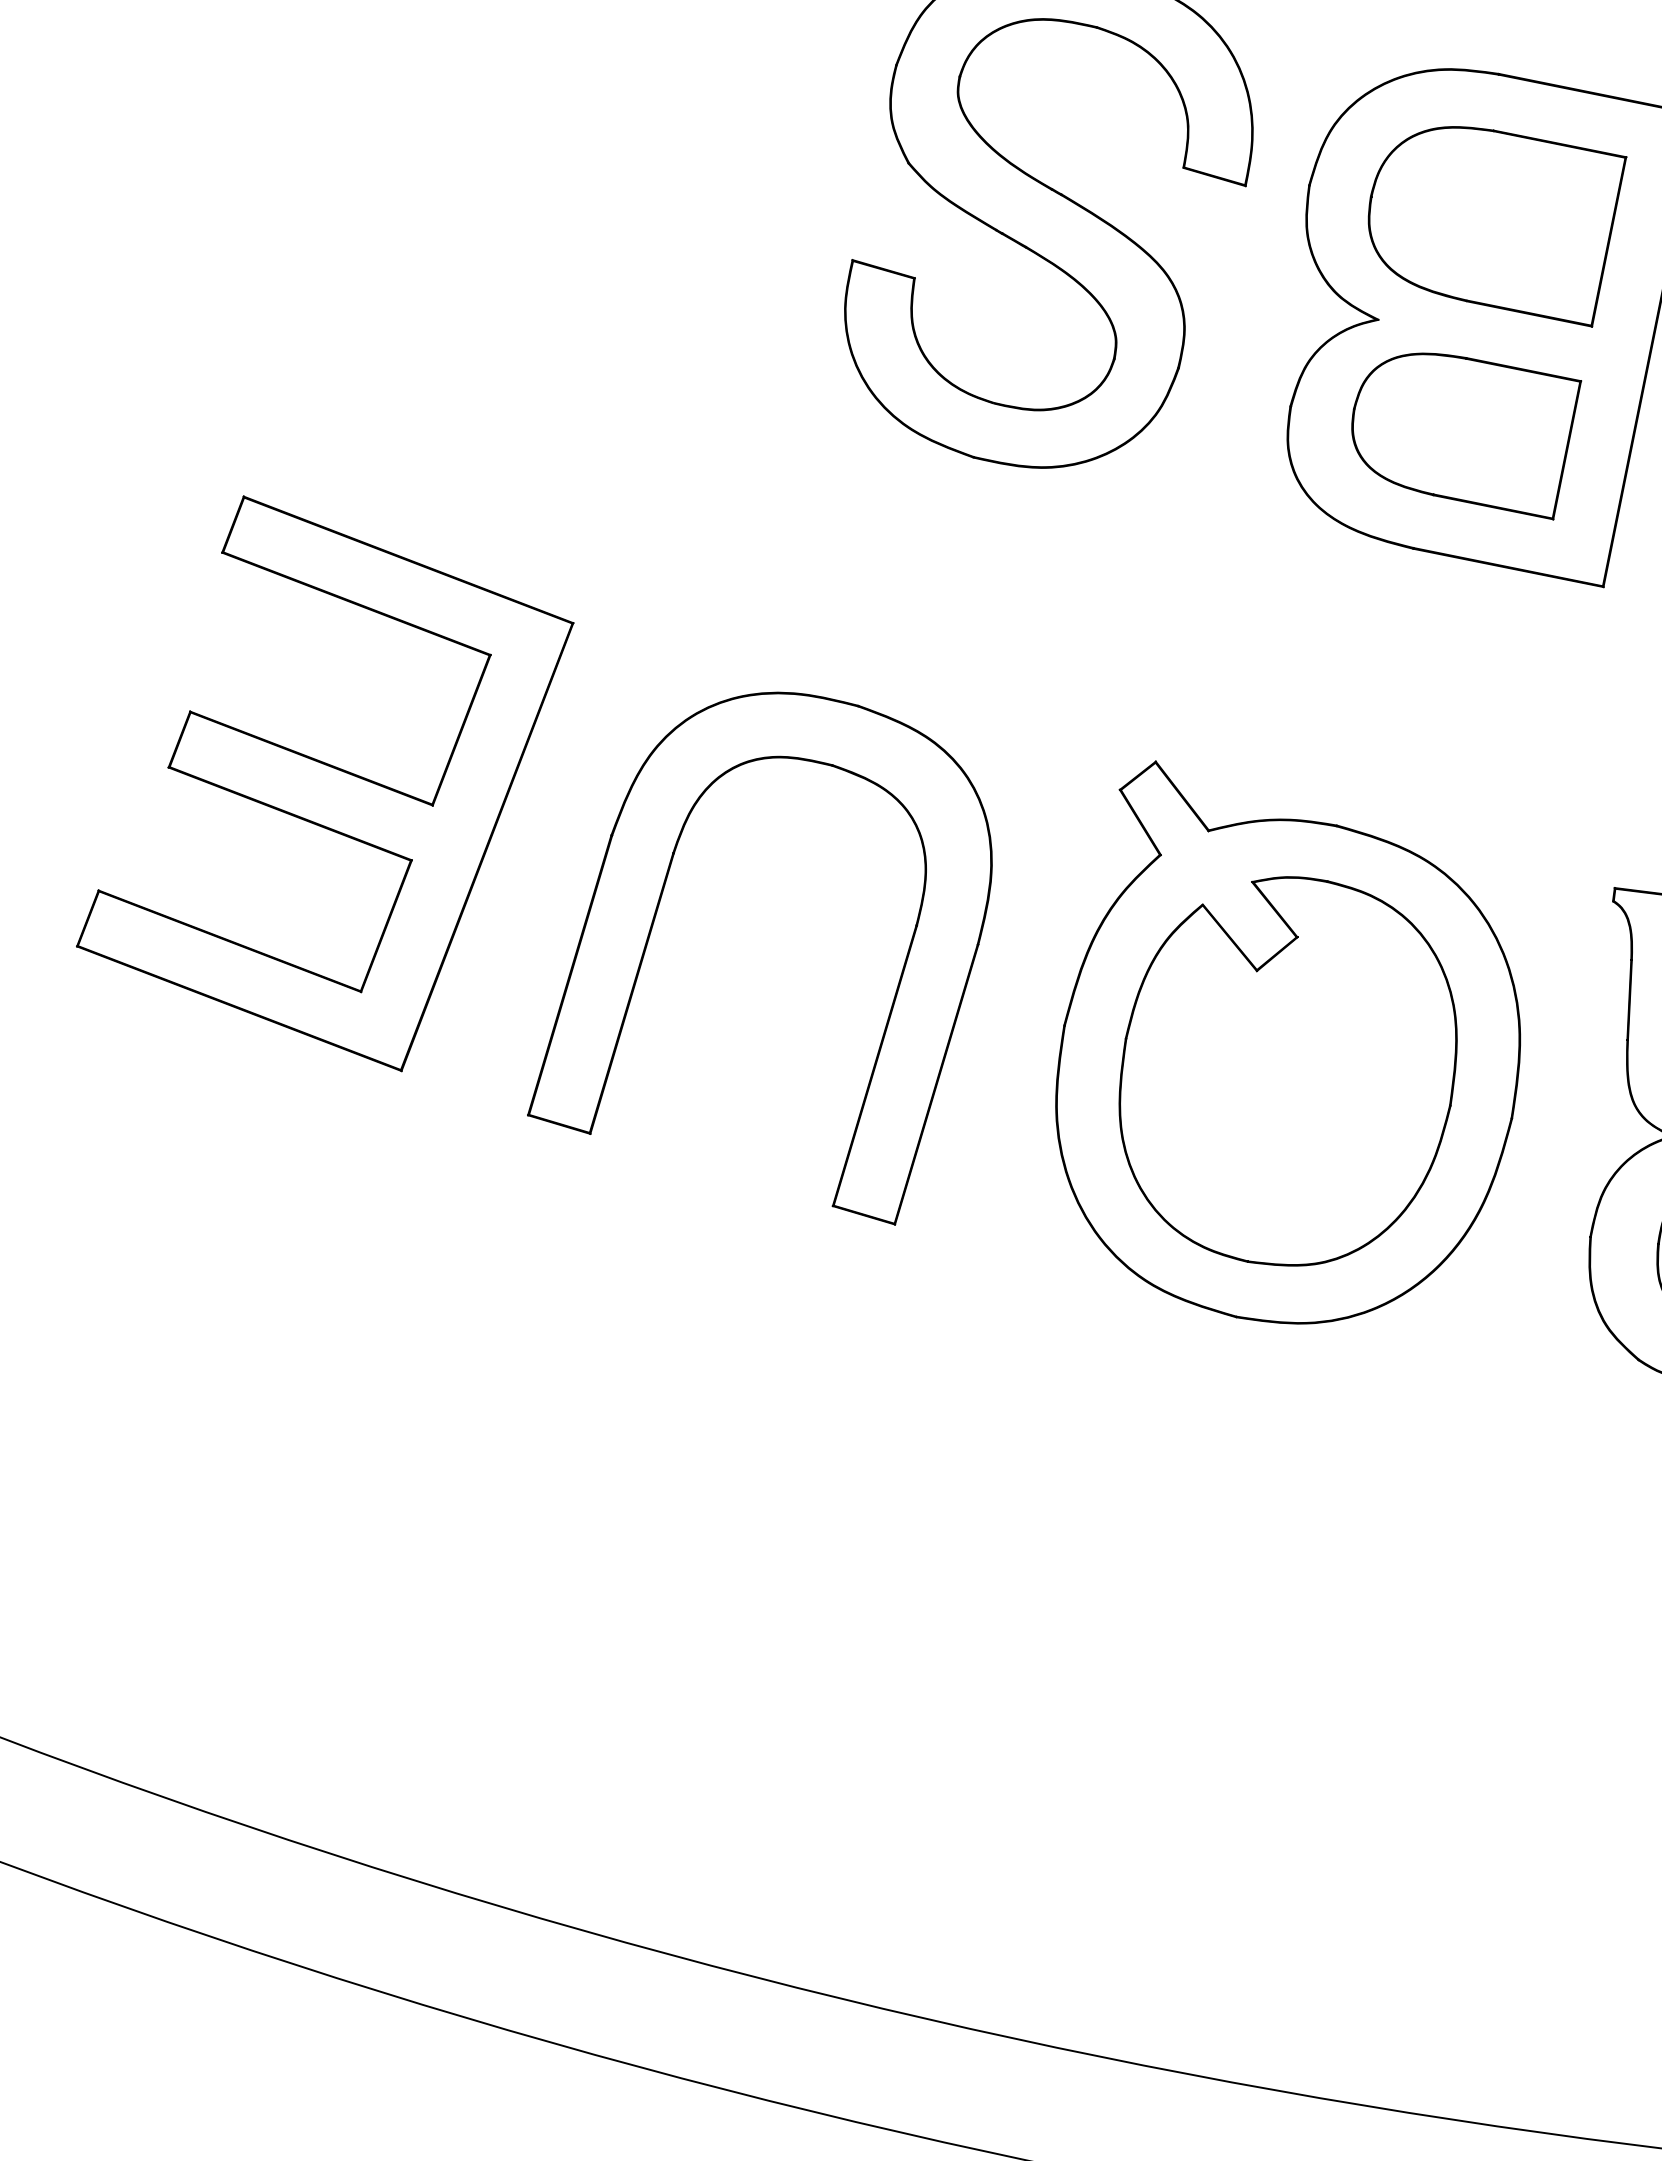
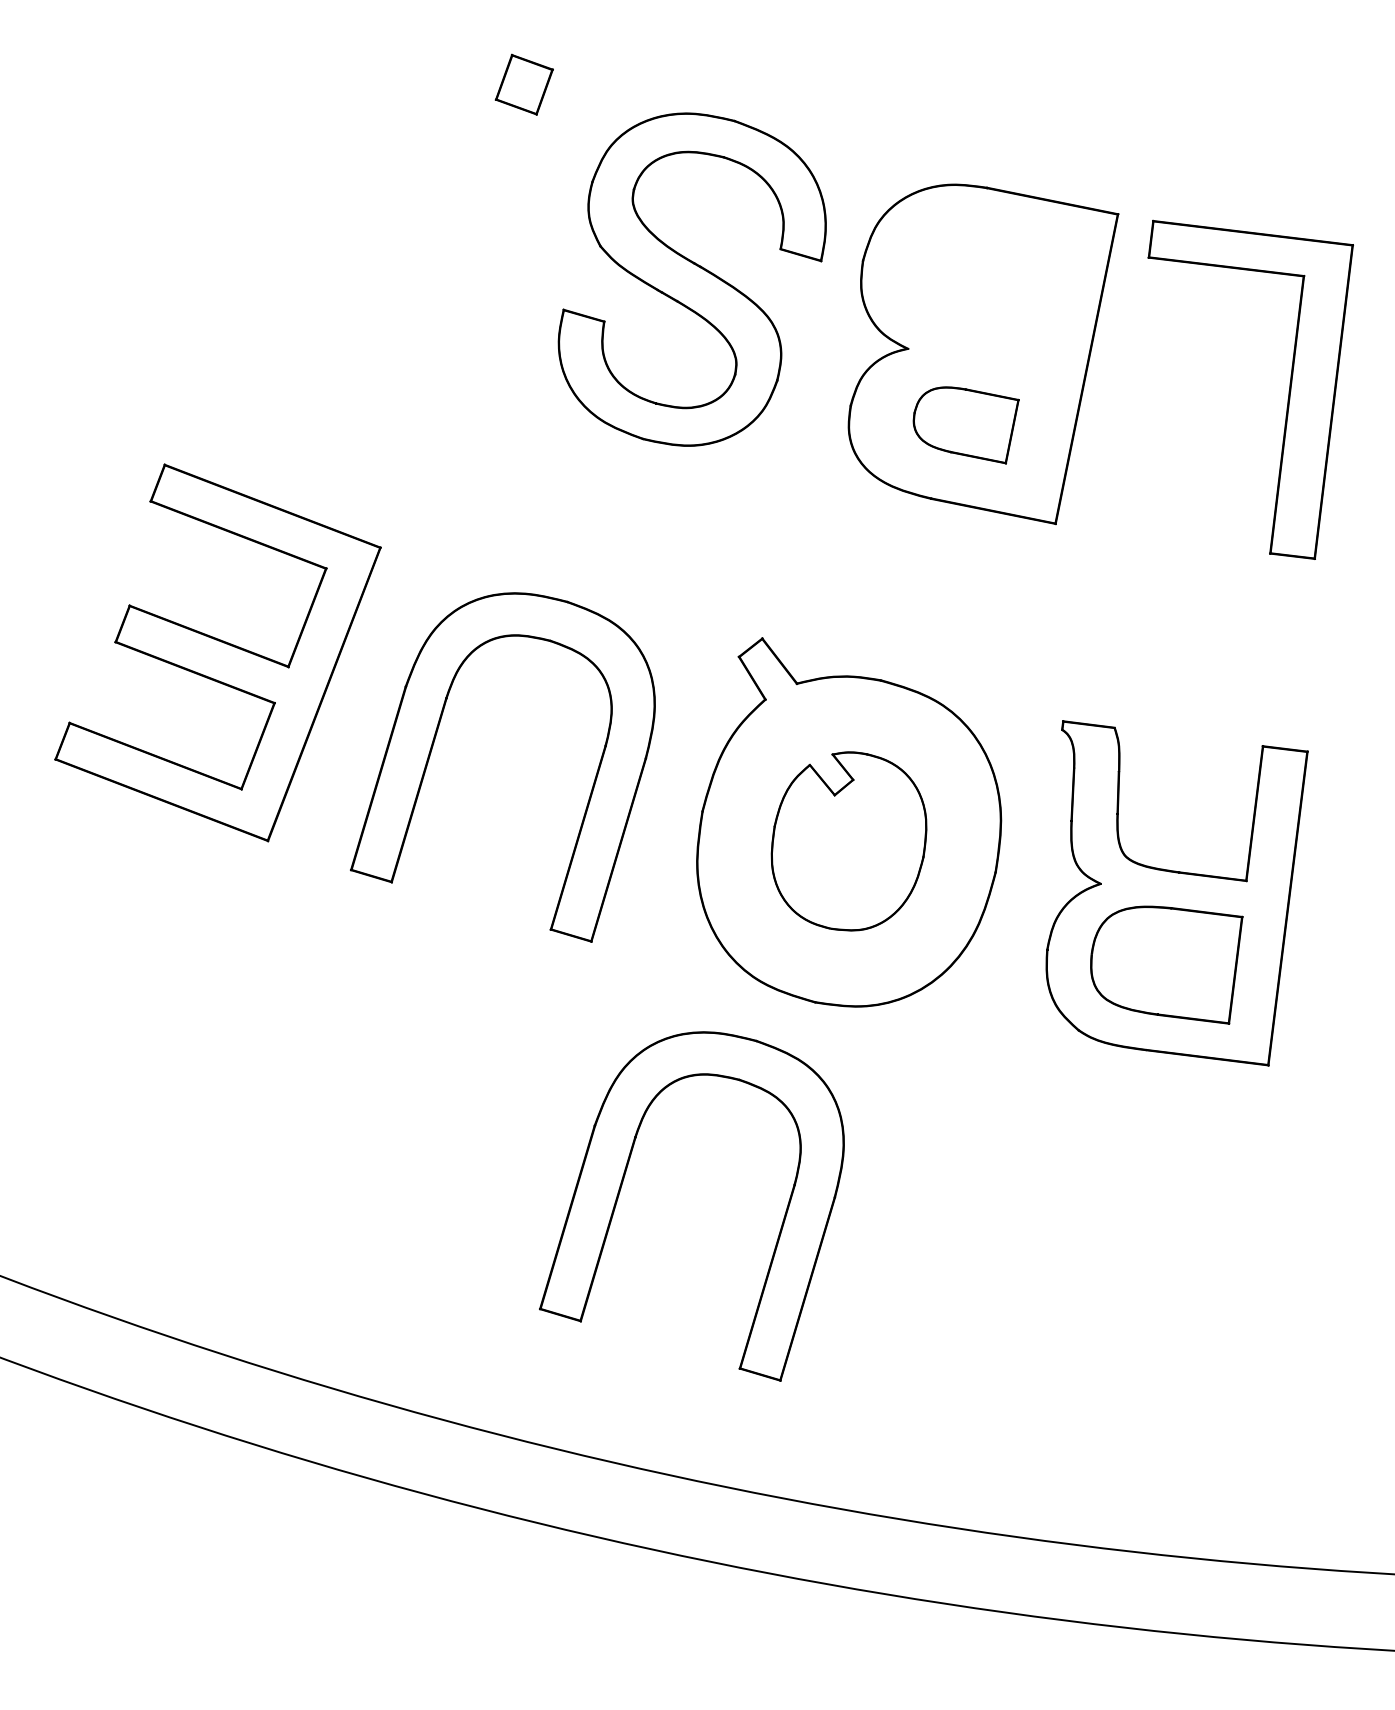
part: (1497, 226) -> (986, 287), removed
part: (1467, 436) -> (966, 425), size x0.7
part: (1287, 1071) -> (848, 841), size x0.7
part: (943, 1591) -> (623, 1182), added

